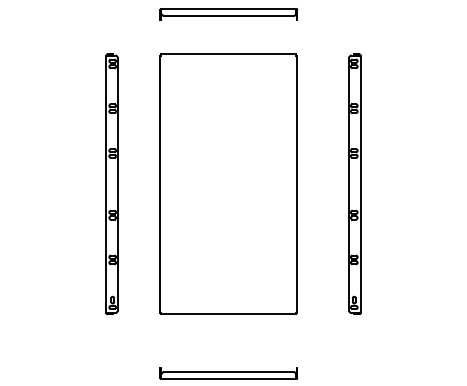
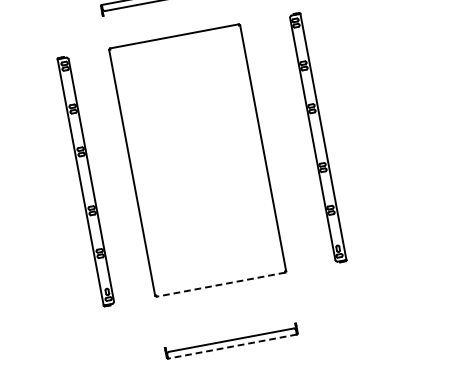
line: (228, 314) -> (220, 284), solid -> dashed
line: (228, 379) -> (232, 347), solid -> dashed

